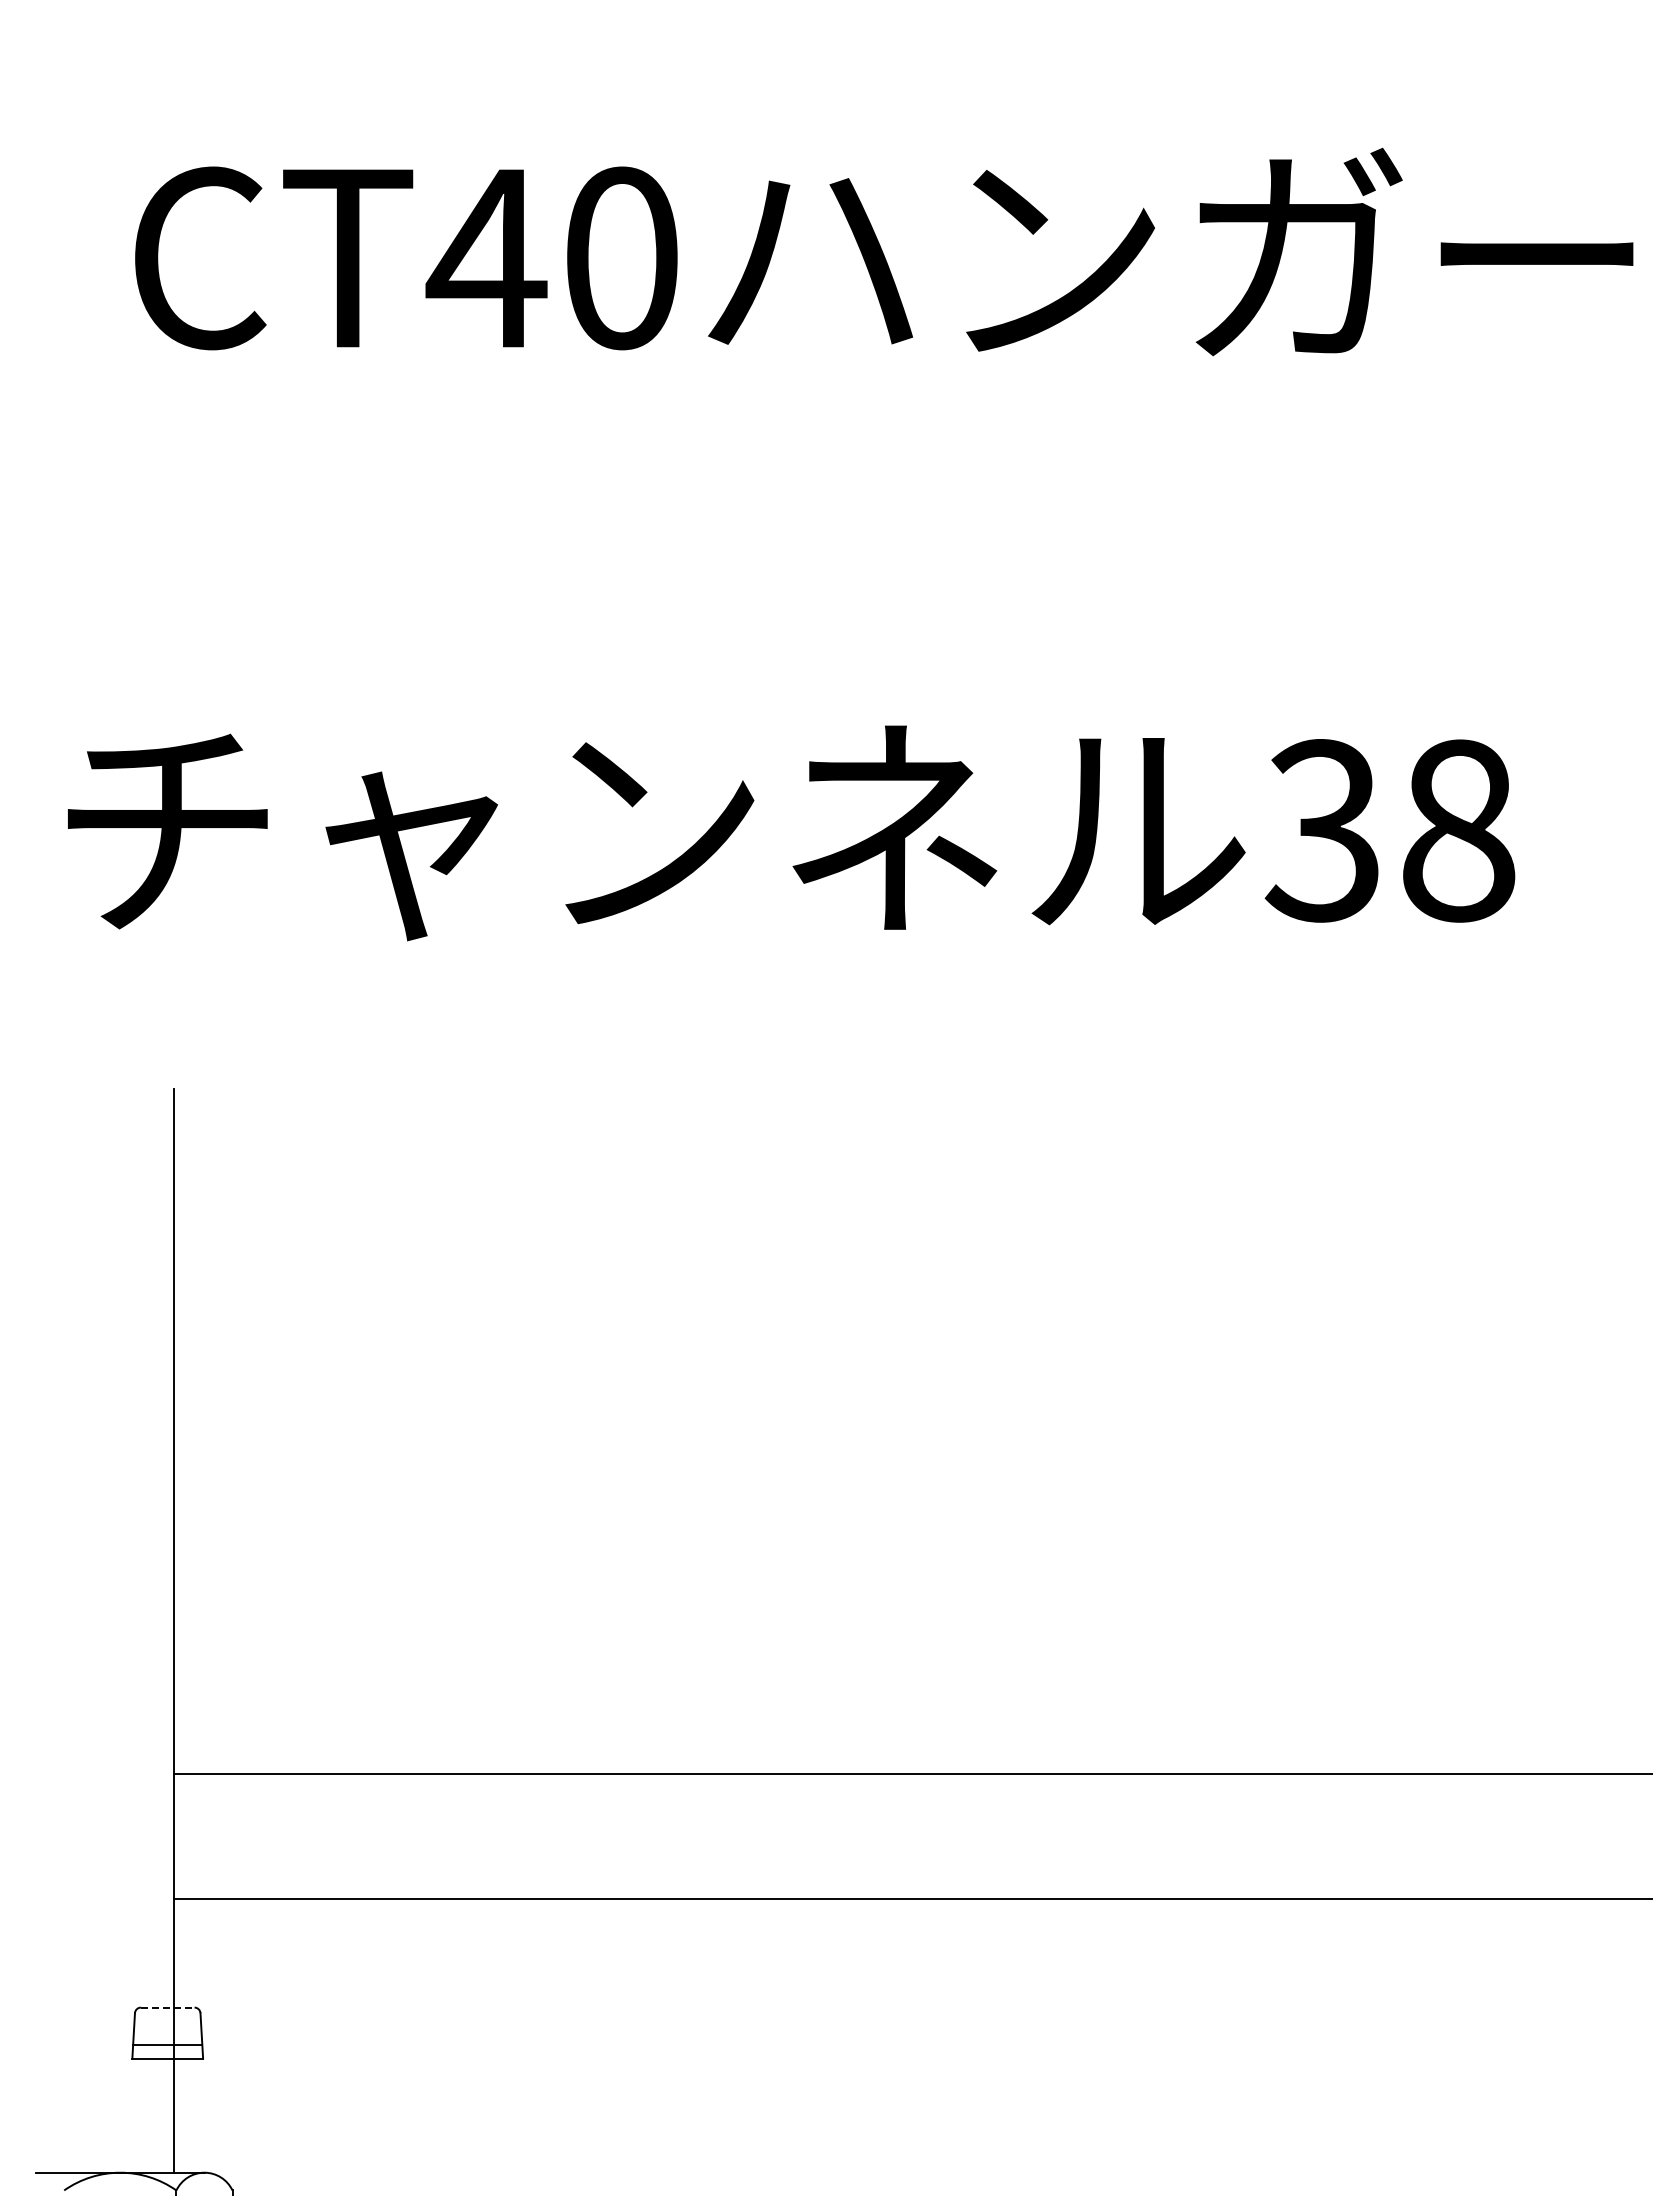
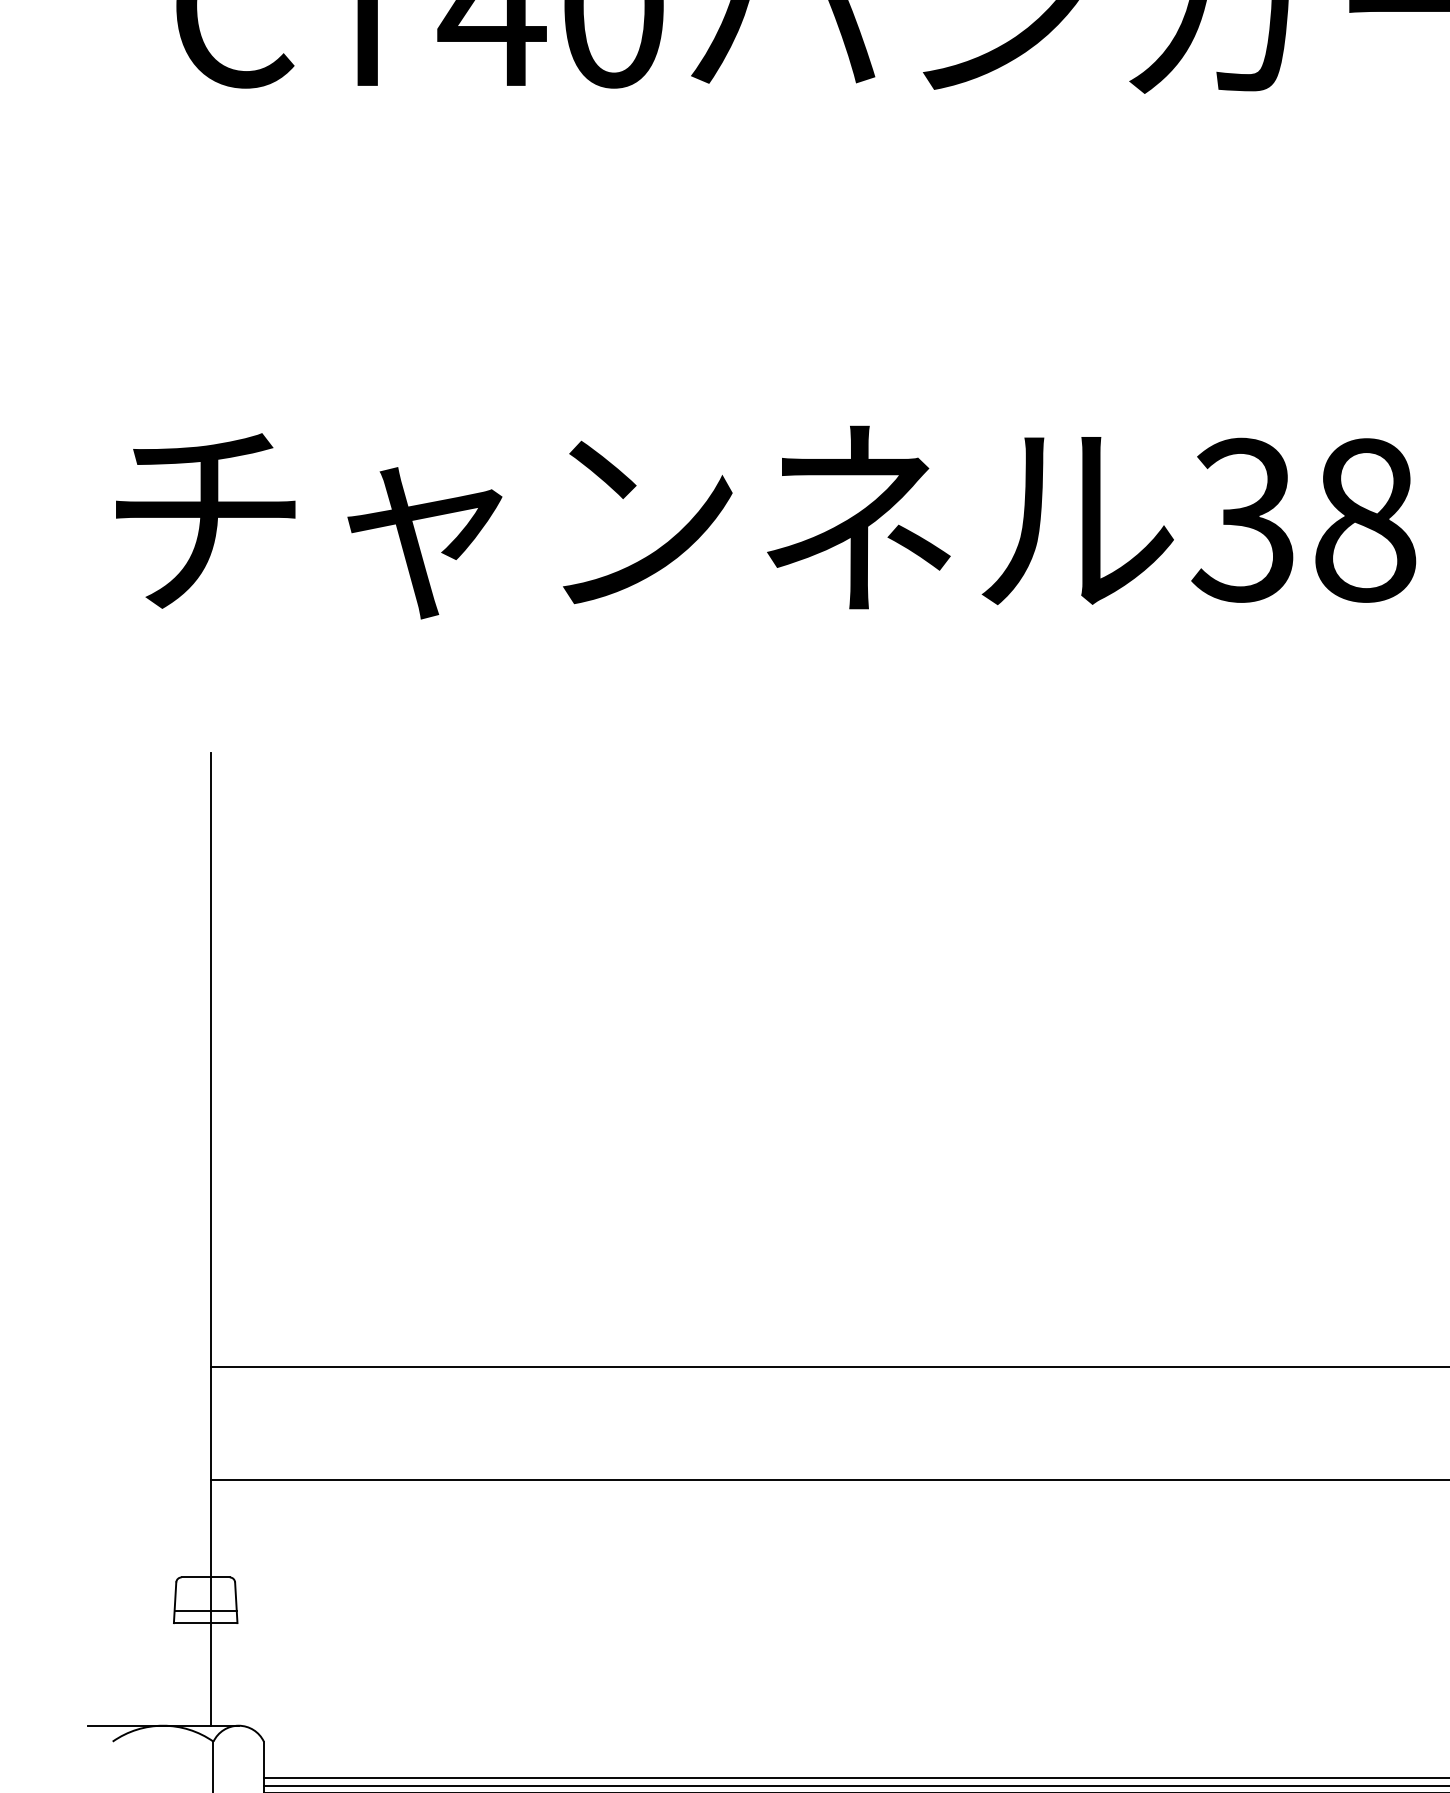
line: (167, 2007) -> (205, 1577), dashed -> solid

